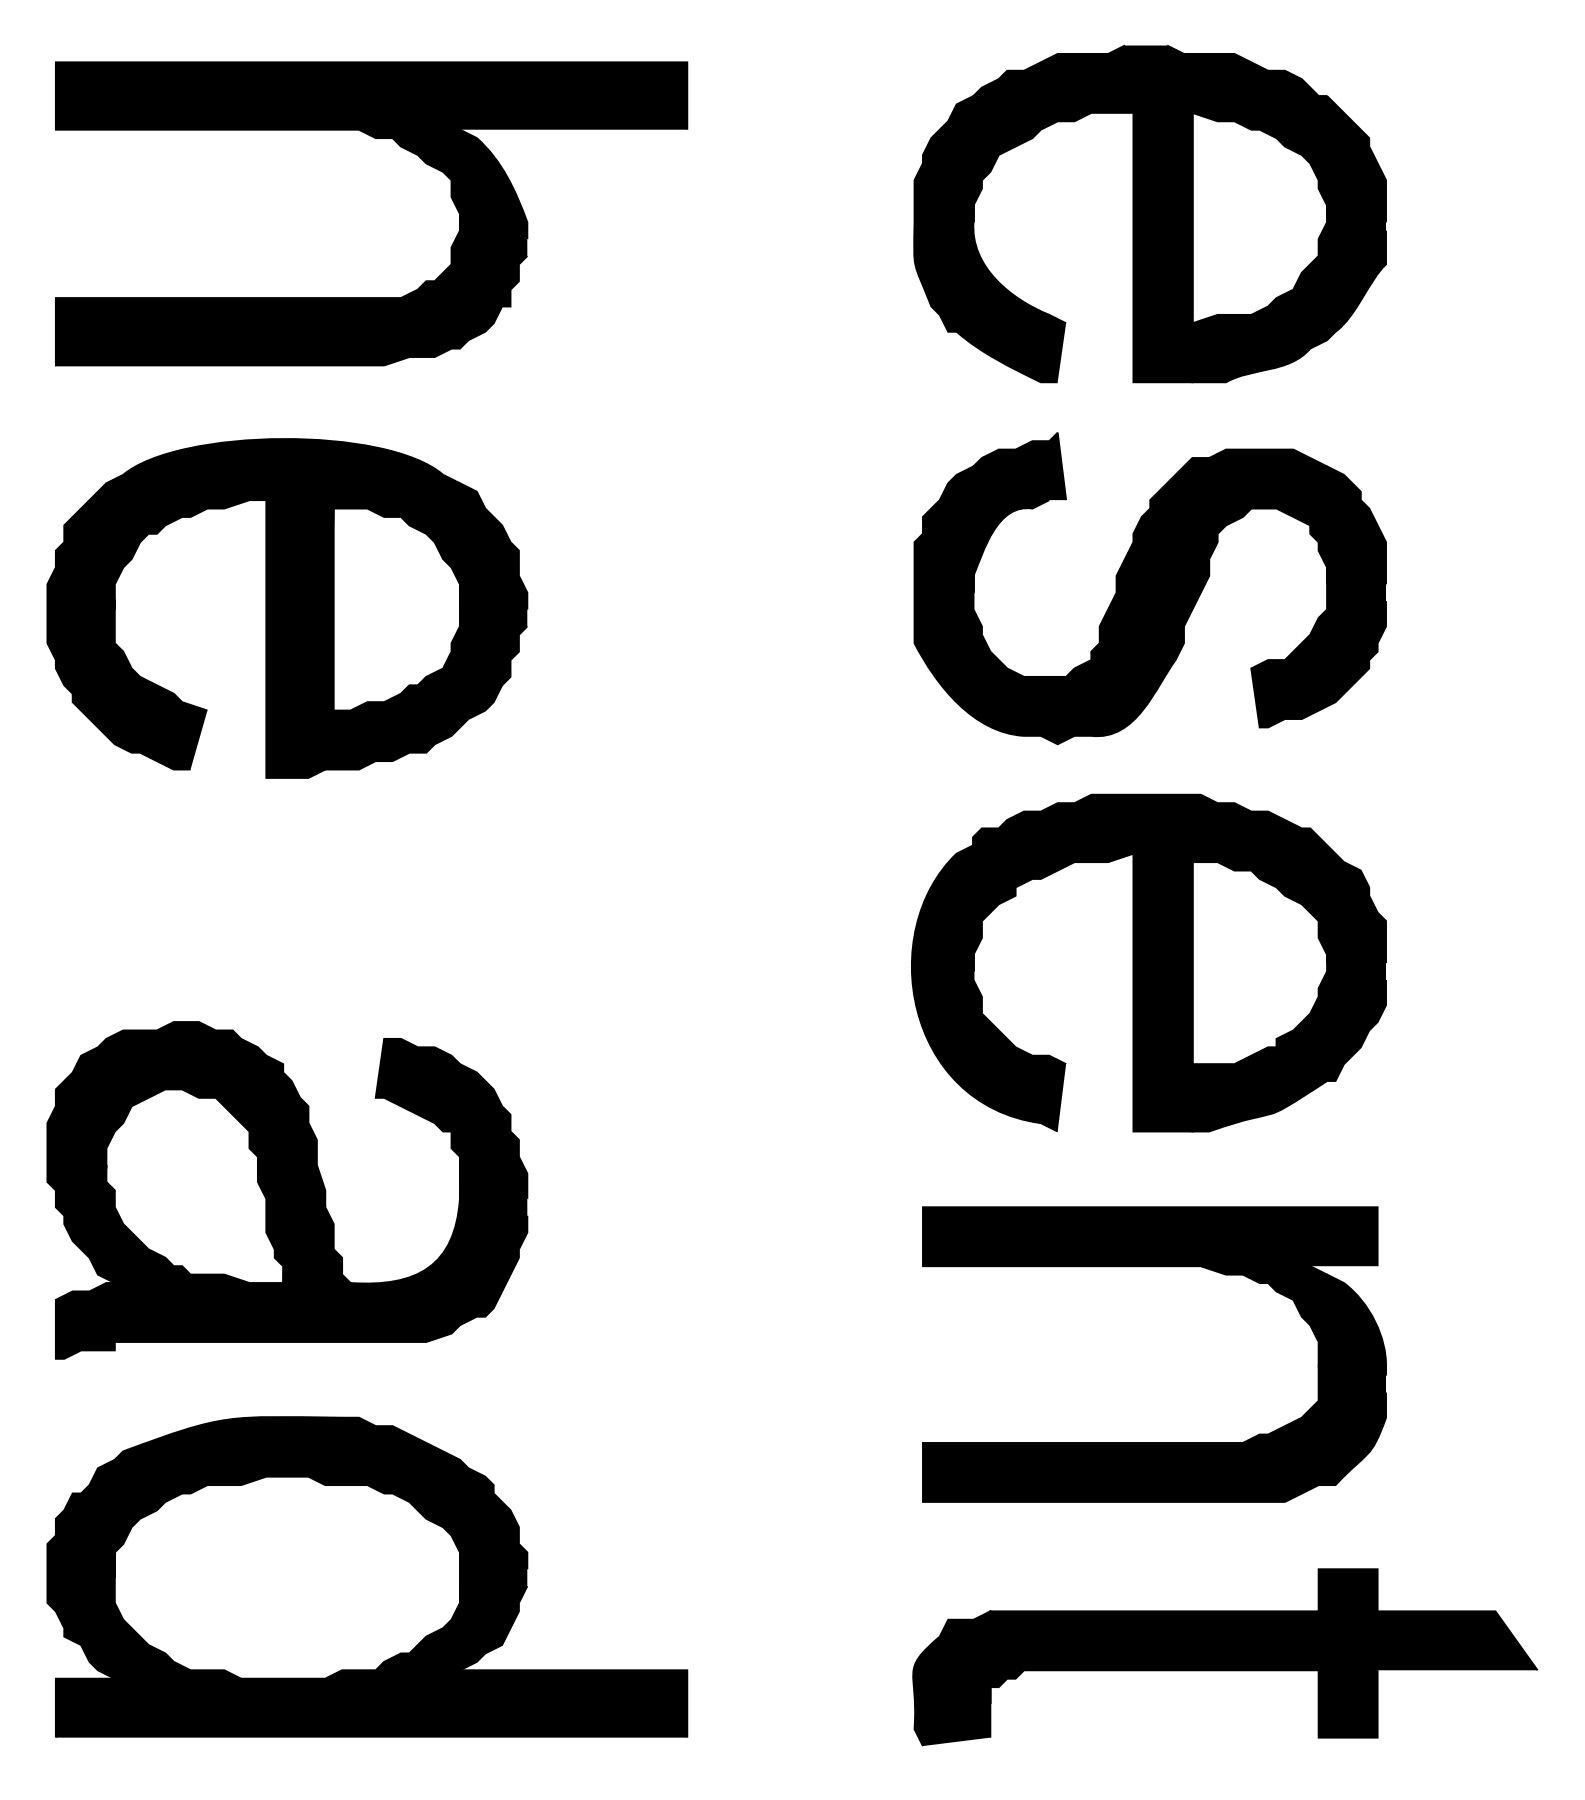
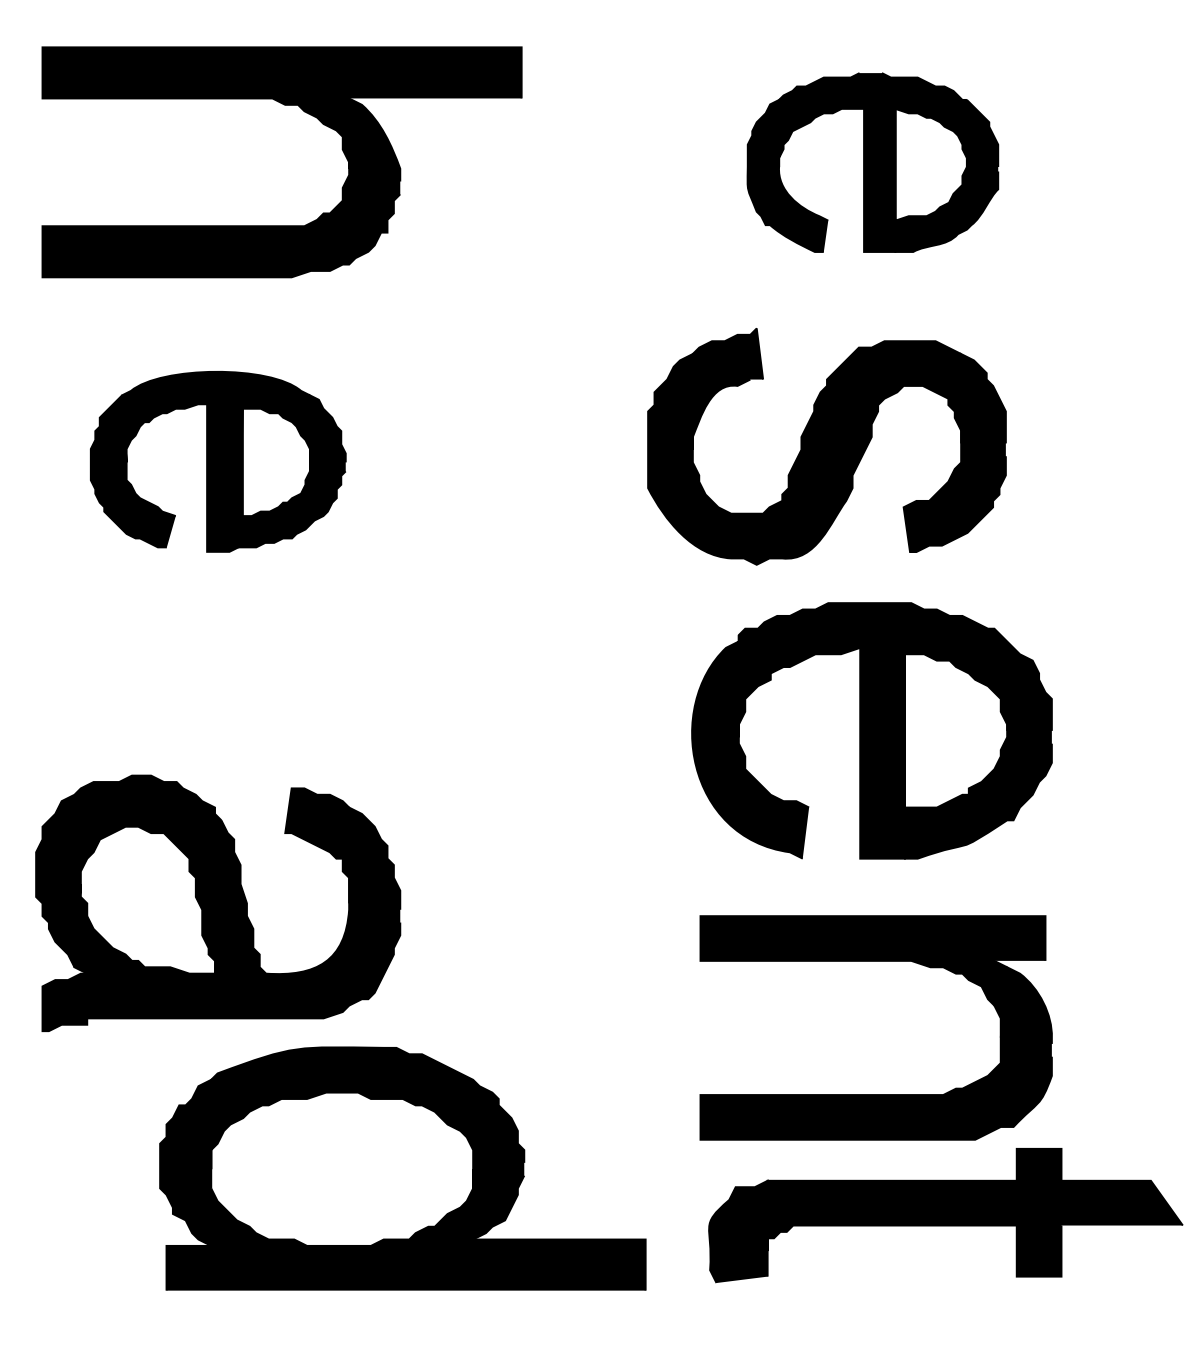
part: (1149, 214) -> (872, 162), size x0.7
part: (1149, 588) -> (826, 446), moved
part: (287, 608) -> (218, 461), size x0.7
part: (366, 1576) -> (402, 1168), moved
part: (1224, 1657) -> (945, 1215), moved

